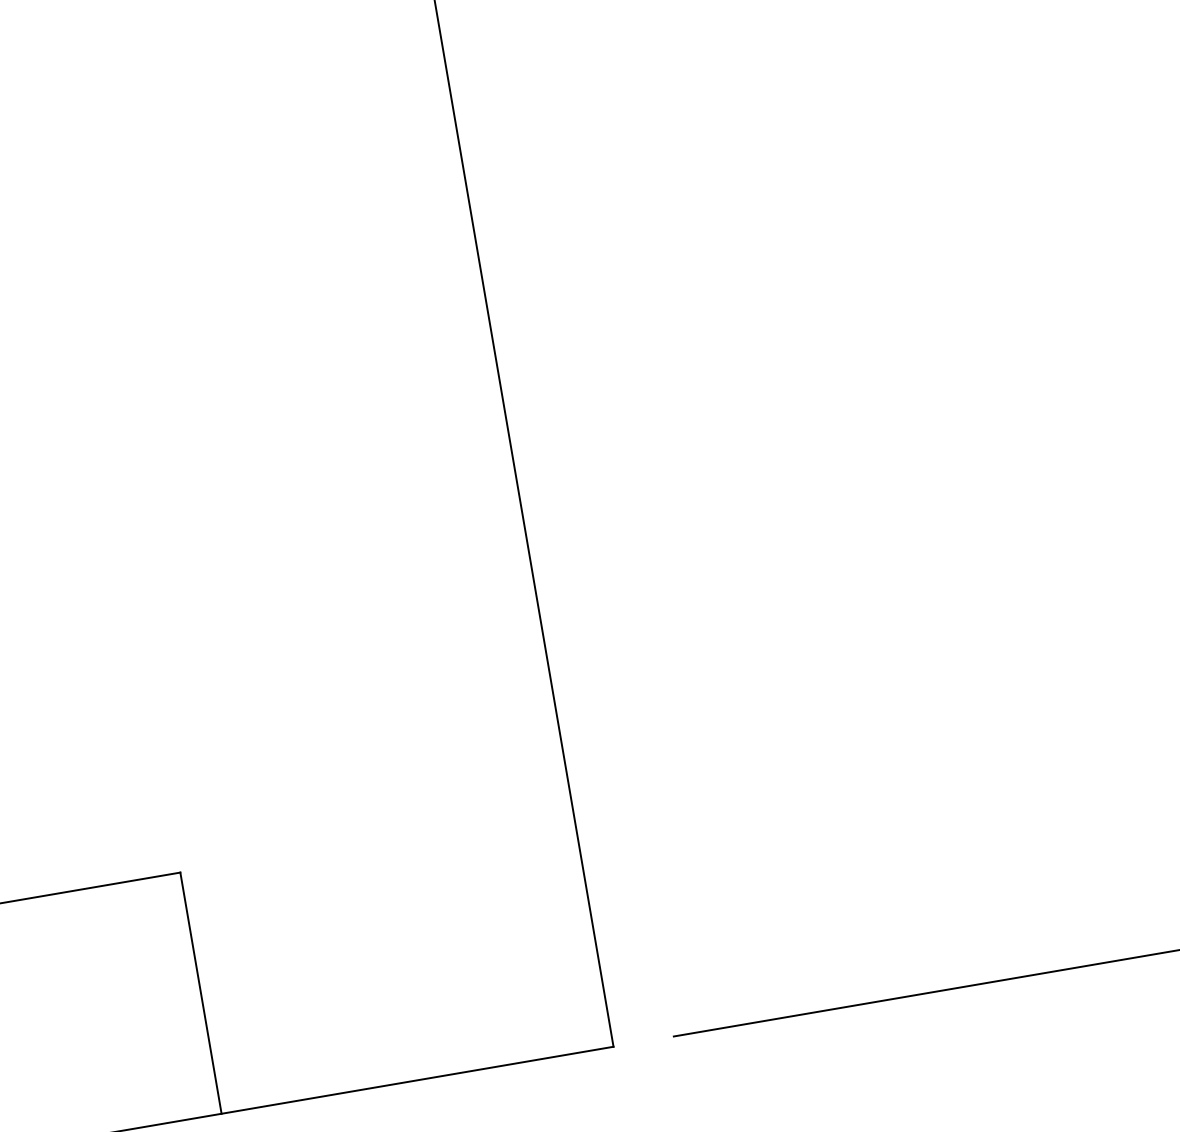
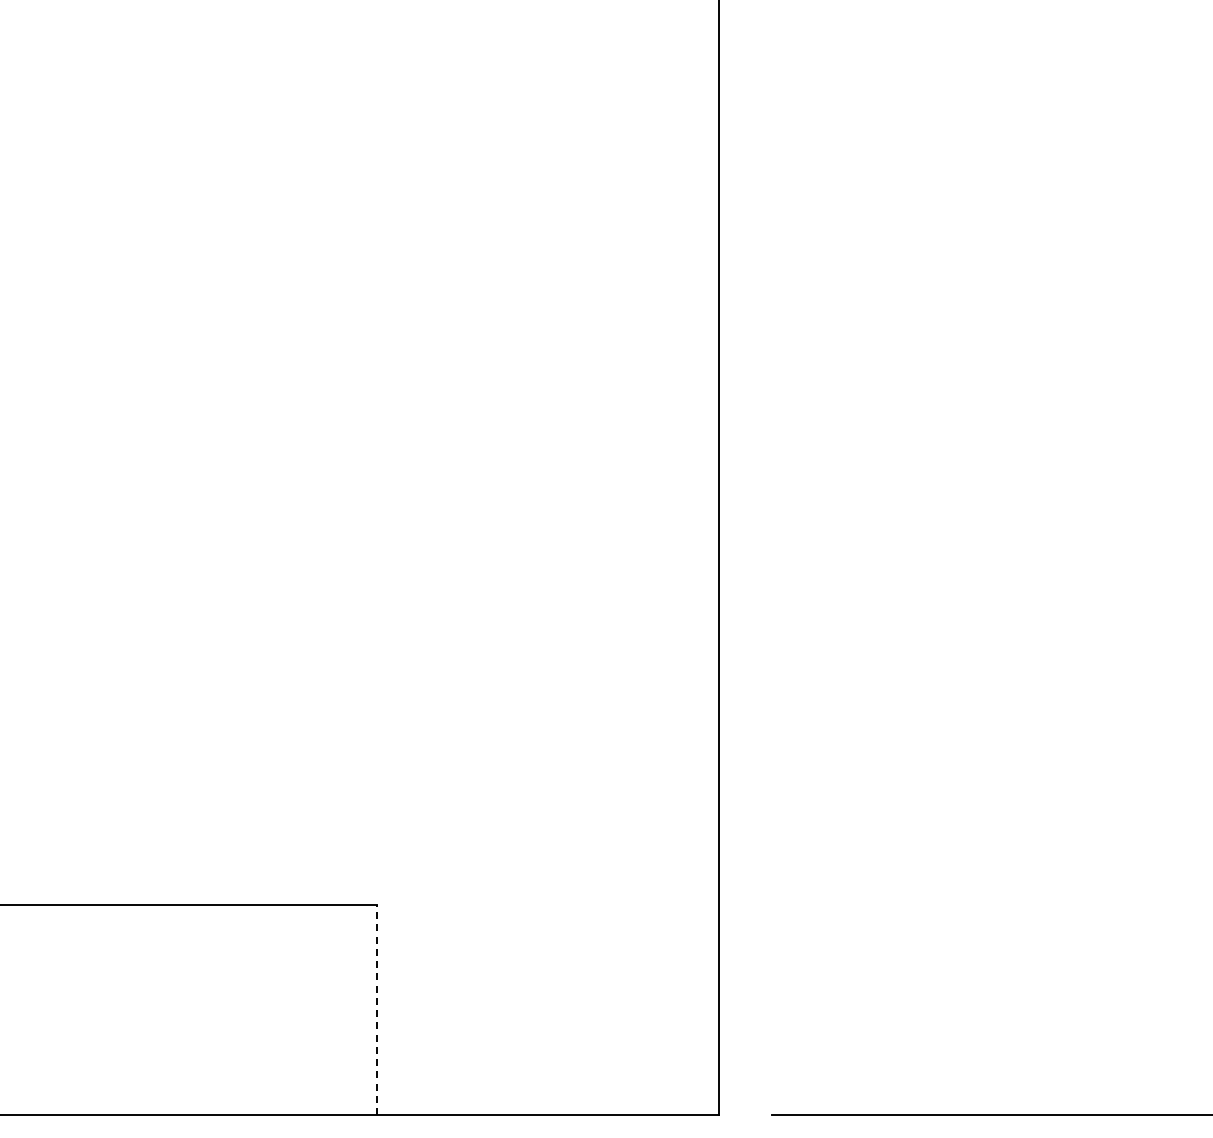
line: (200, 992) -> (376, 1009), solid -> dashed

